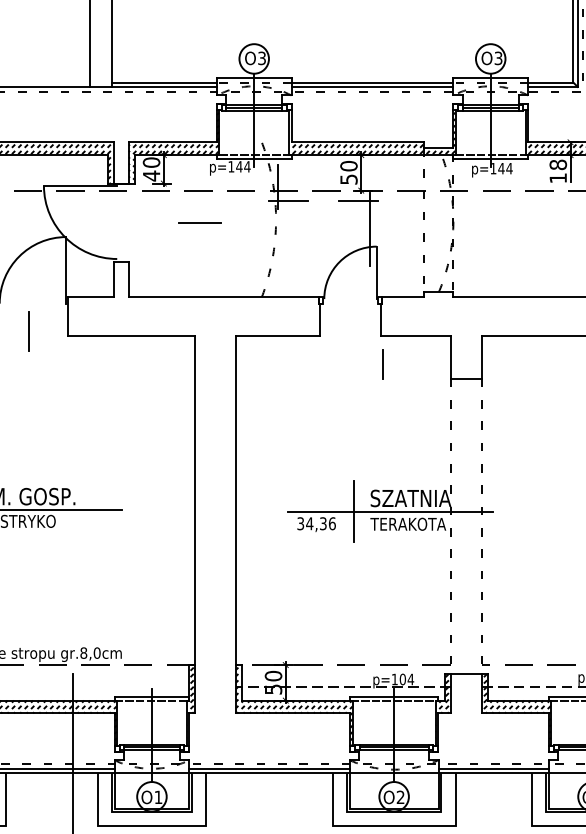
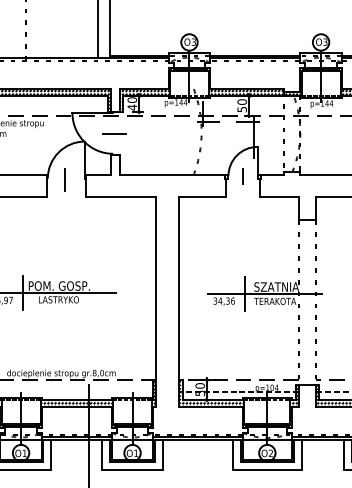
line: (200, 222) -> (114, 133), moved
line: (27, 330) -> (64, 179), moved
line: (381, 364) -> (242, 176), moved

